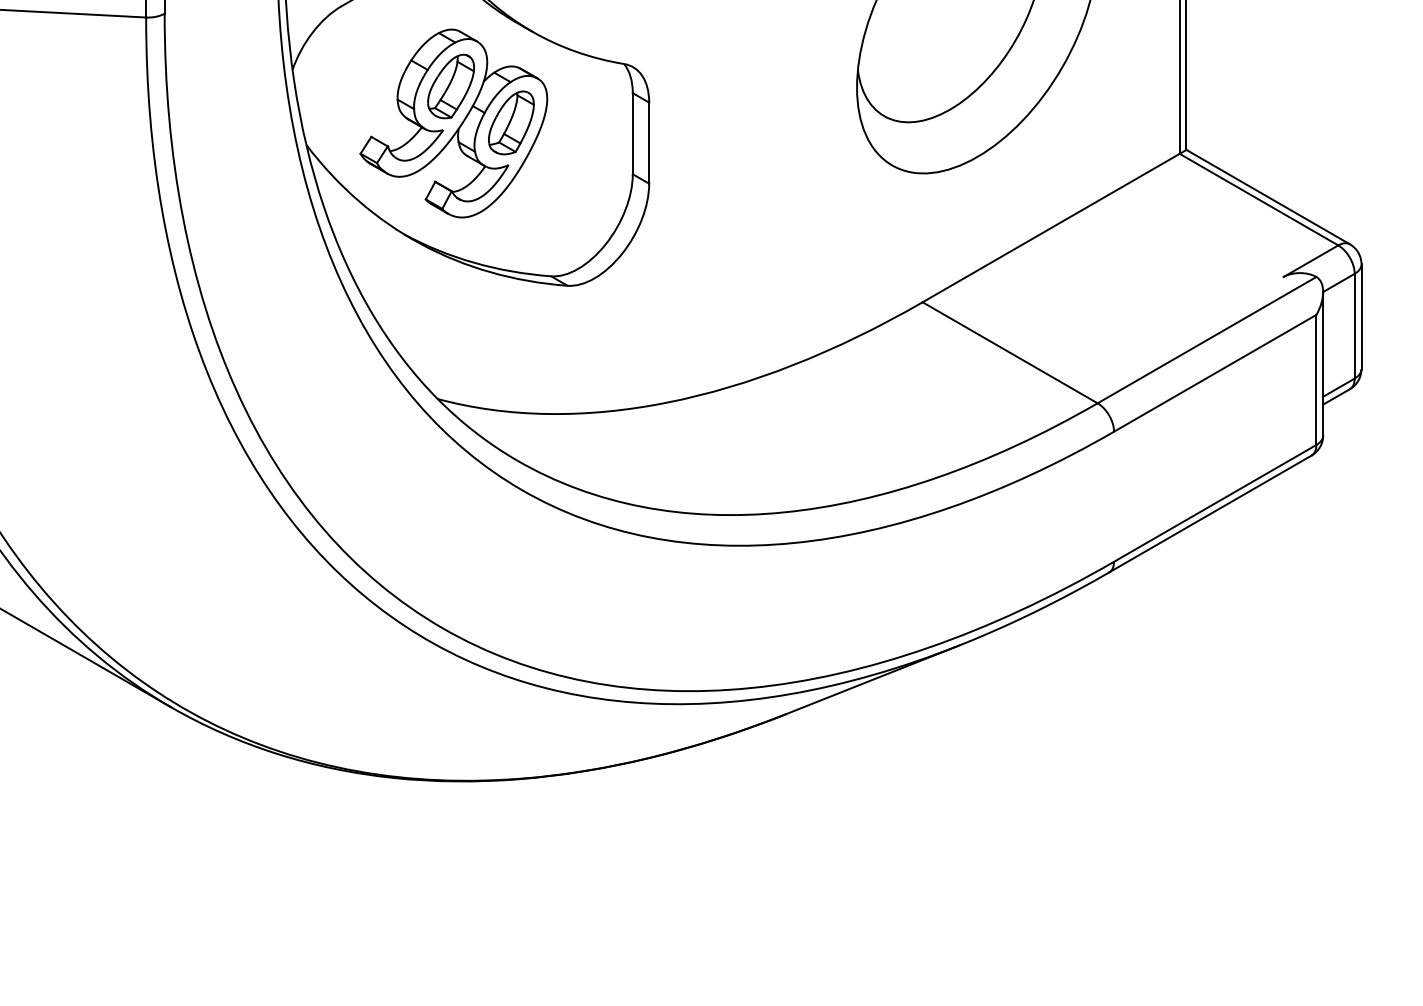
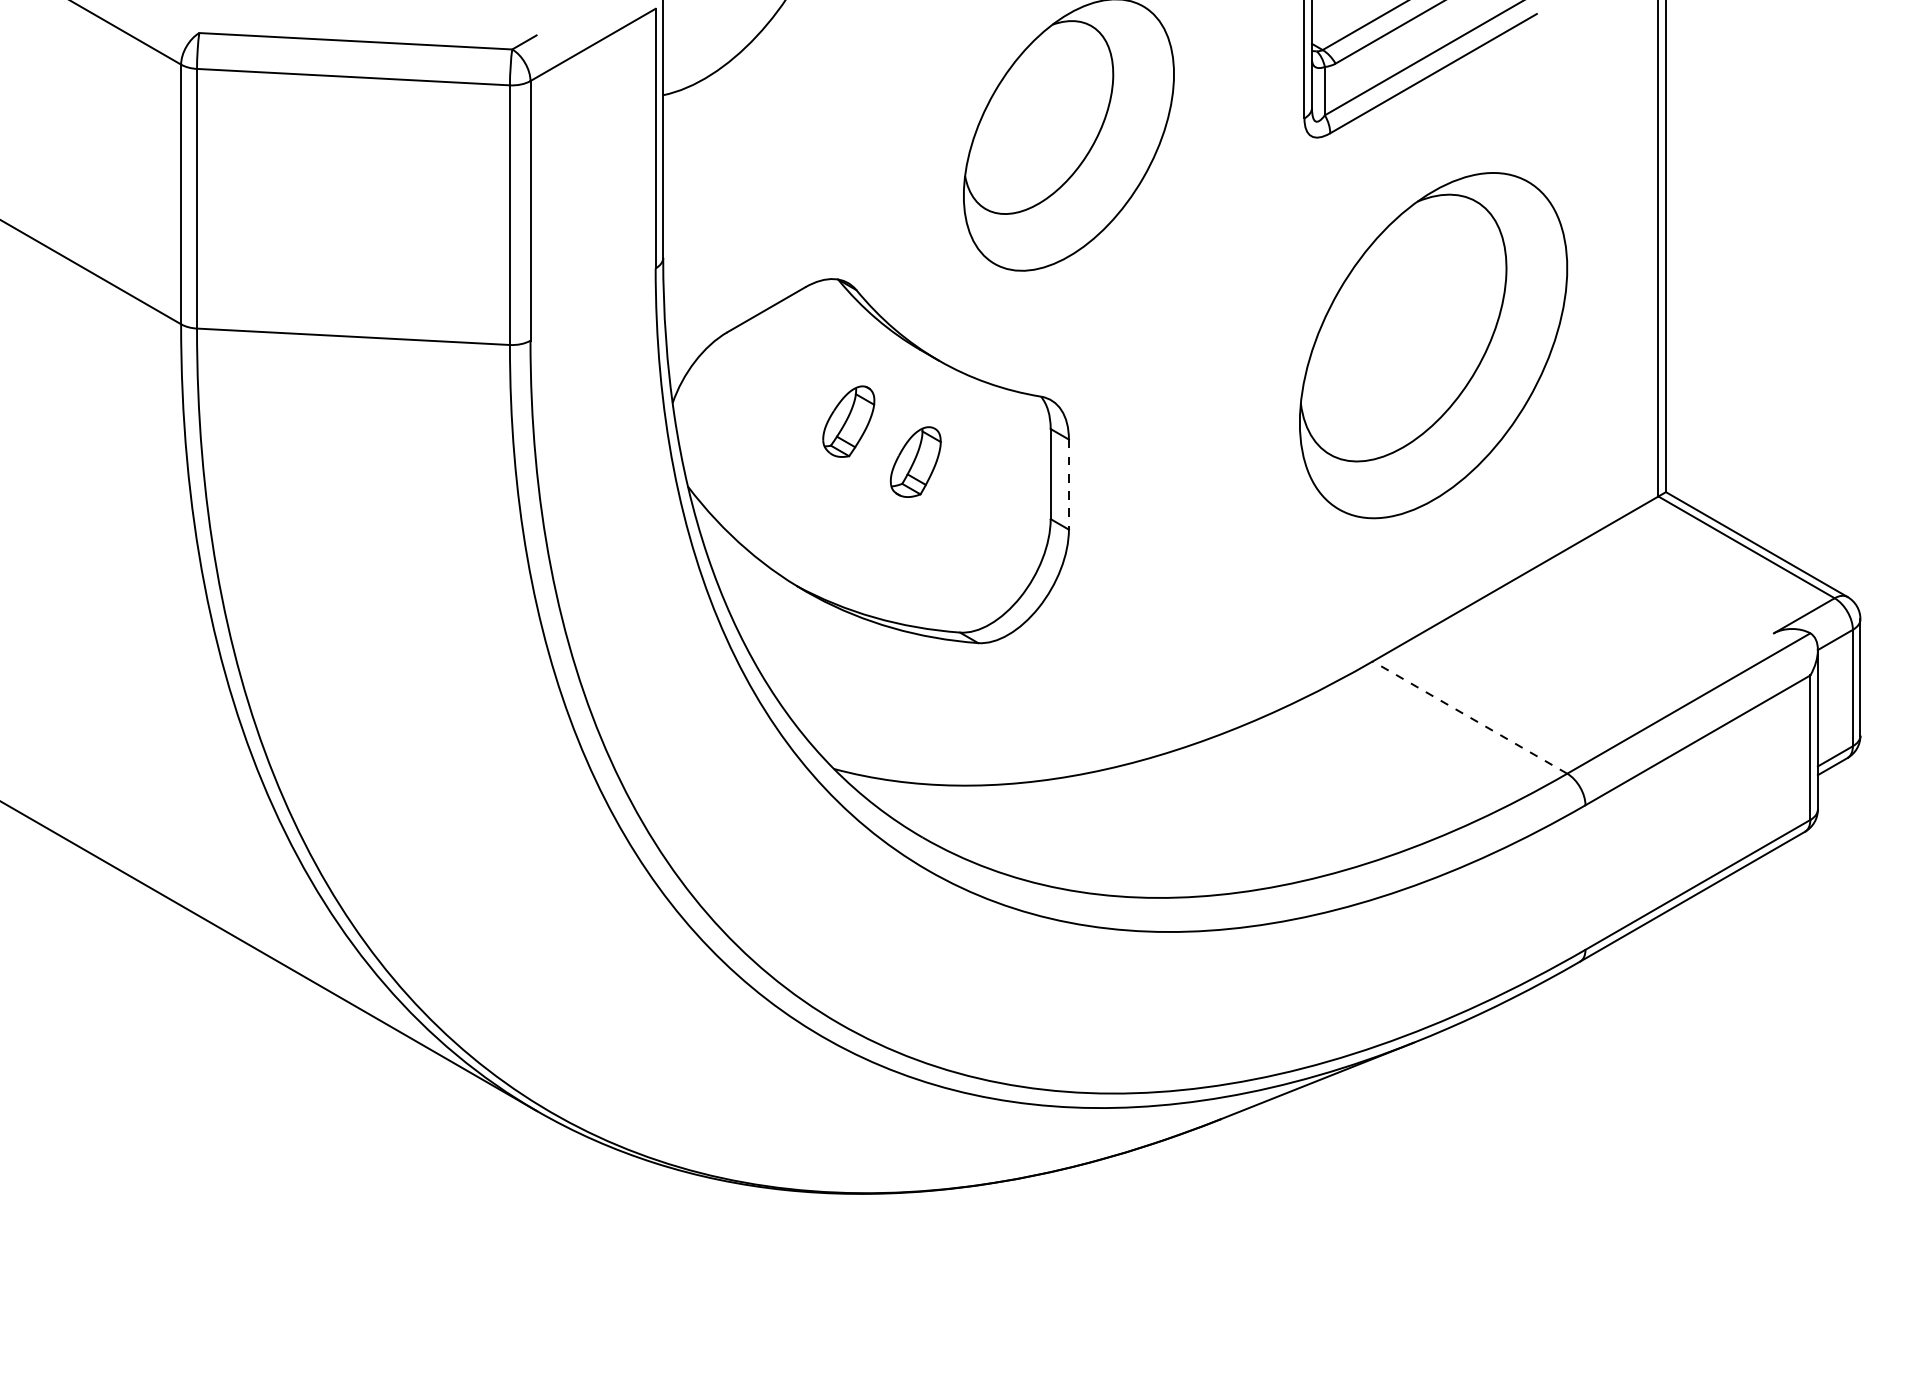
part: (453, 123) -> (851, 462), removed
line: (648, 143) -> (1068, 485), solid -> dashed
line: (1009, 352) -> (1469, 717), solid -> dashed

